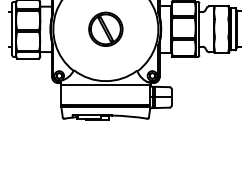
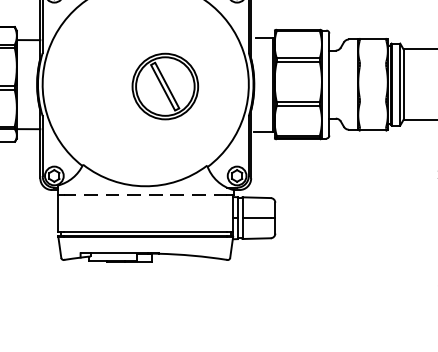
part: (105, 28) -> (164, 84), moved
line: (105, 85) -> (145, 194), solid -> dashed

